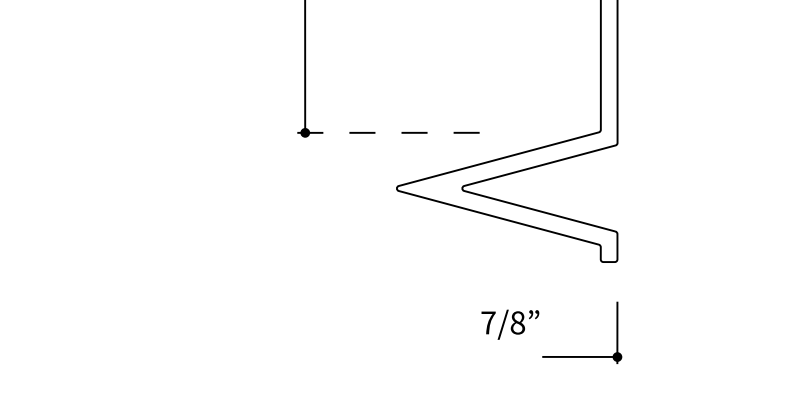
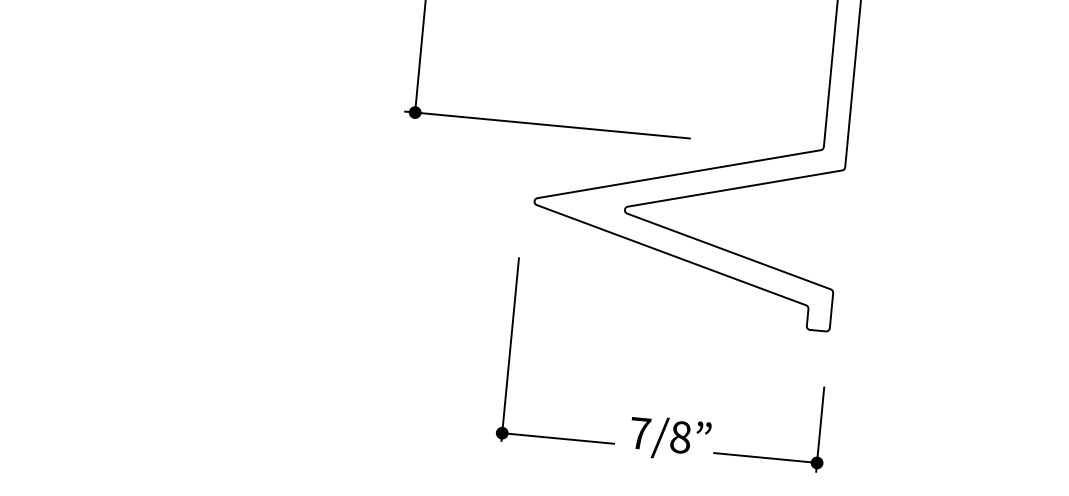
line: (401, 132) -> (548, 124), dashed -> solid
part: (390, 296) -> (511, 349), added
text: (510, 324) -> (670, 438), moved

